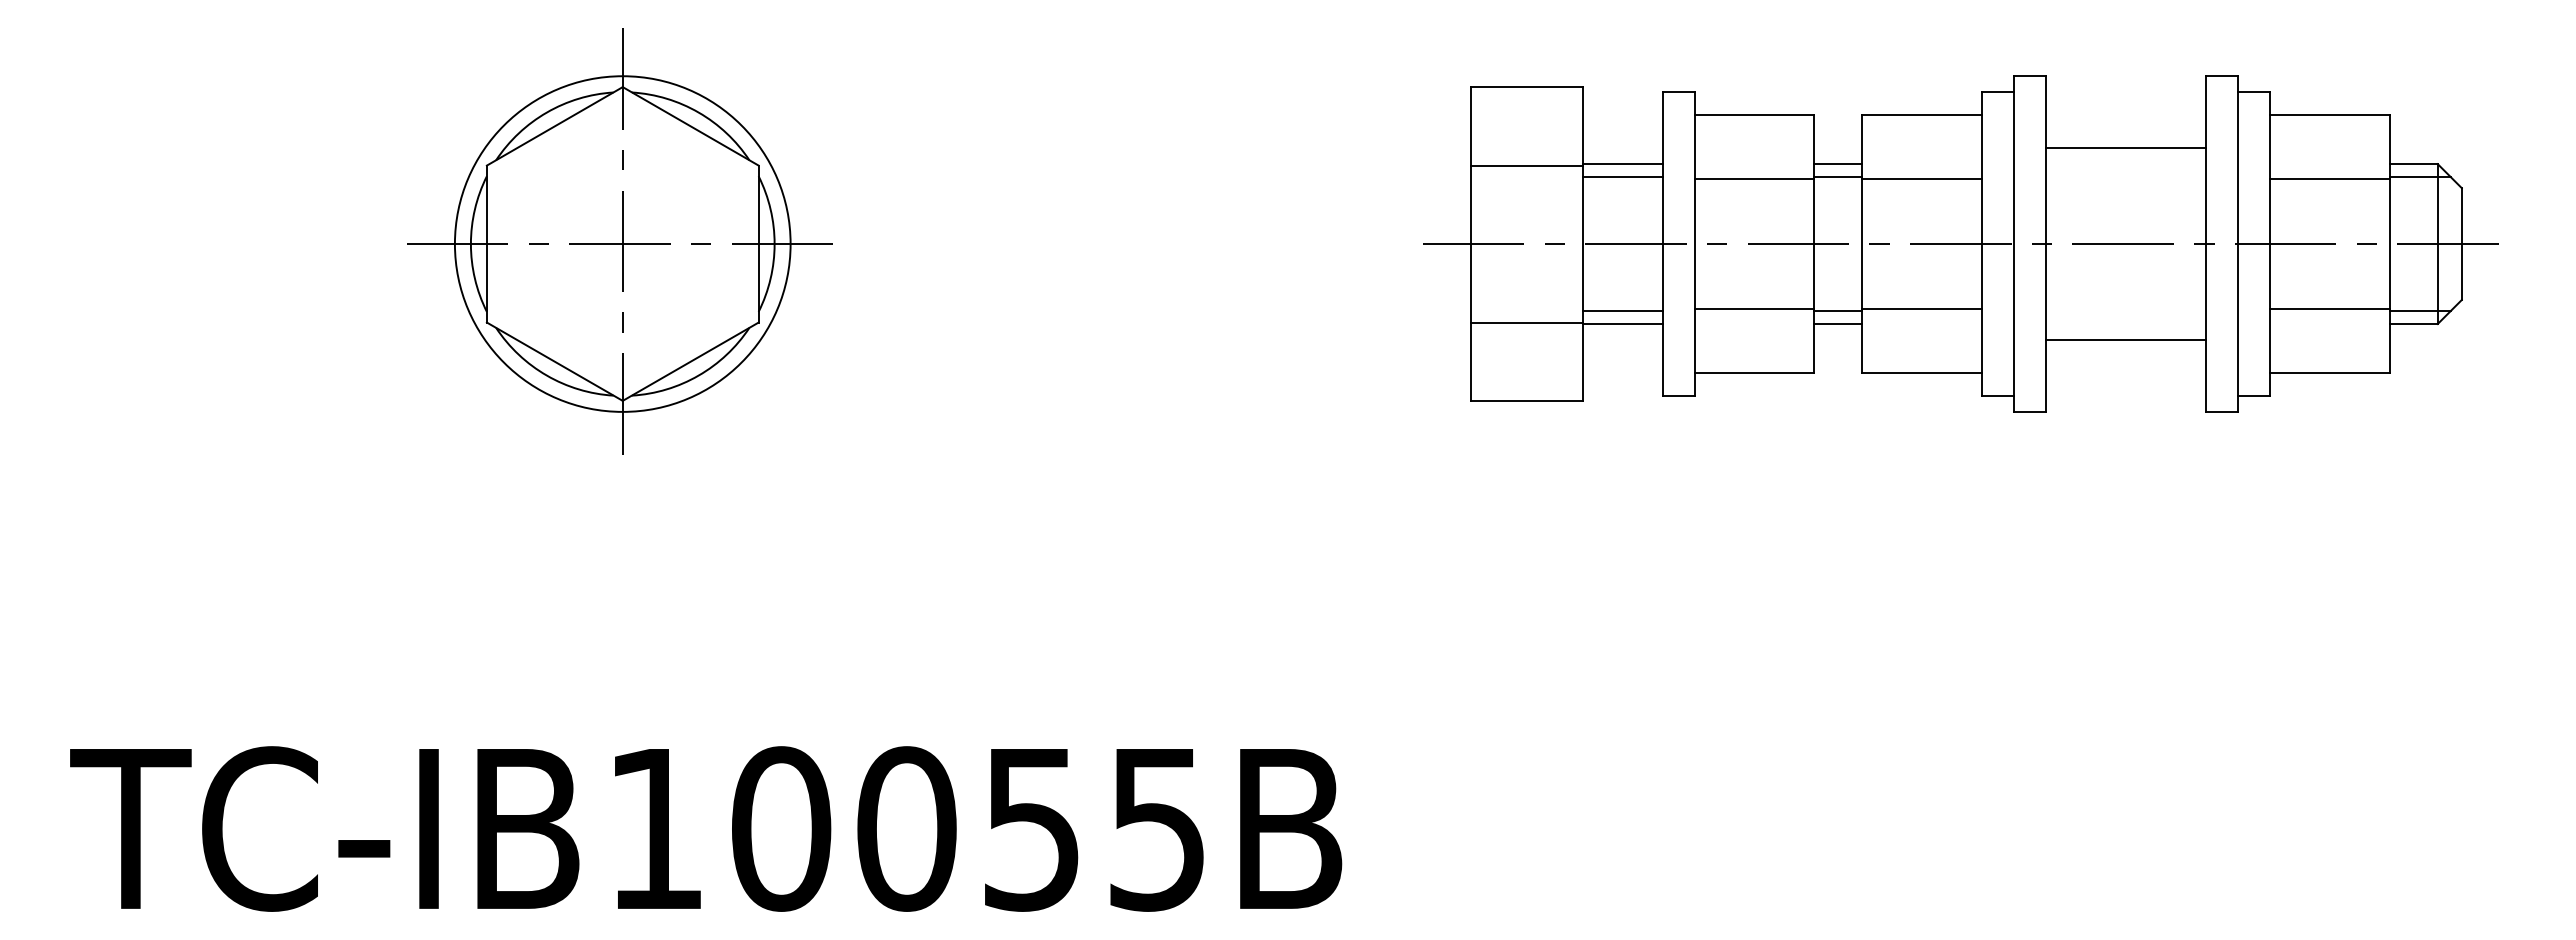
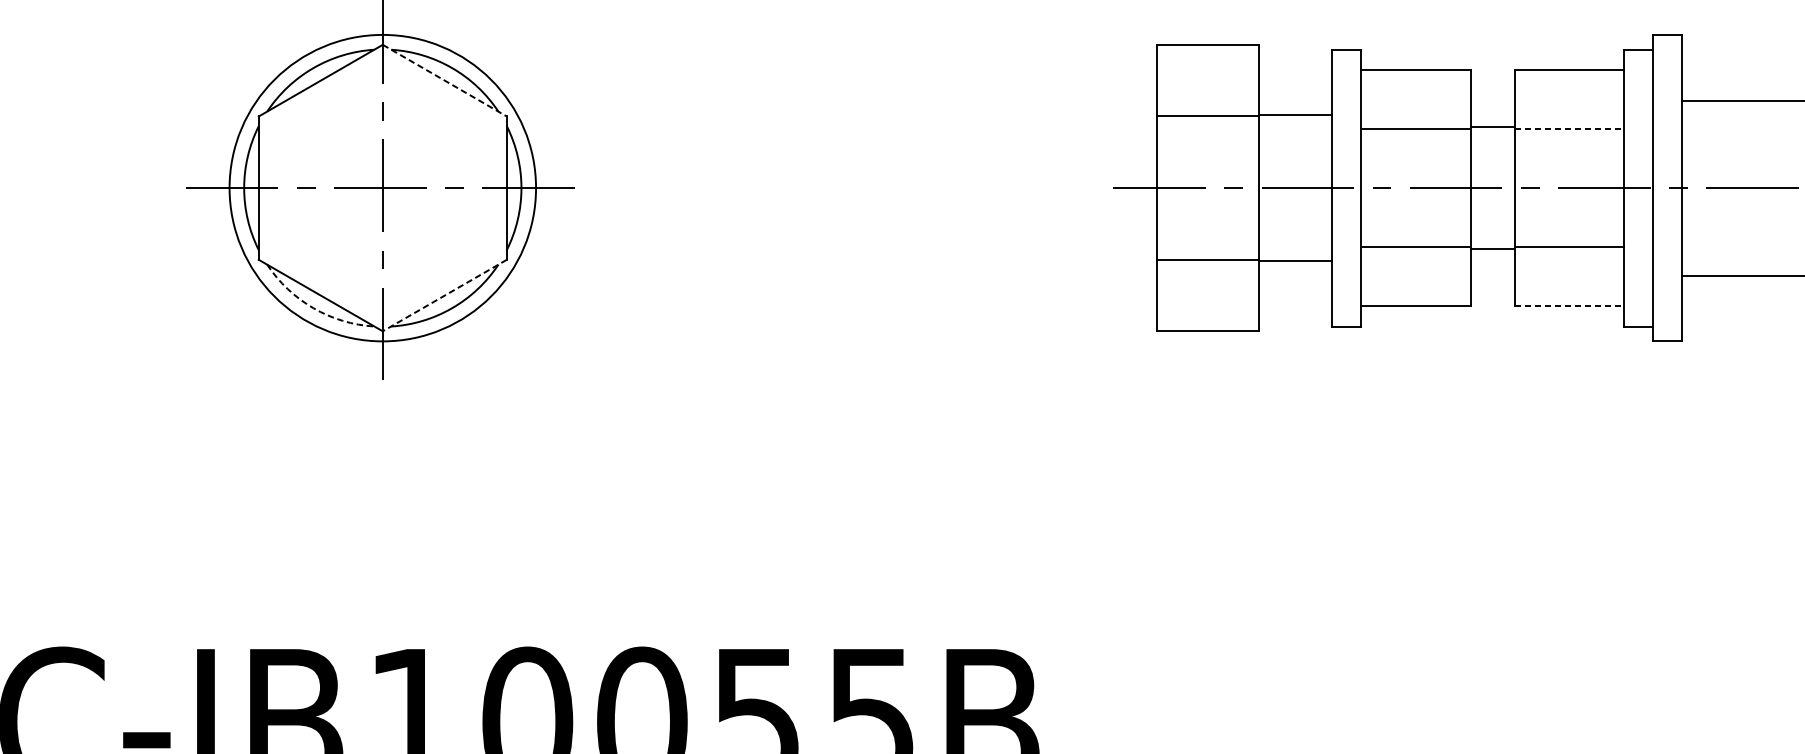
line: (691, 126) -> (445, 80), solid -> dashed
line: (1838, 164) -> (1492, 115), removed
line: (1622, 177) -> (1295, 127), removed
line: (1922, 179) -> (1569, 129), solid -> dashed
line: (1622, 311) -> (1295, 249), removed
line: (1838, 324) -> (1492, 261), removed
line: (690, 361) -> (444, 295), solid -> dashed
line: (1922, 373) -> (1569, 306), solid -> dashed
arc: (546, 375) -> (313, 308), solid -> dashed

